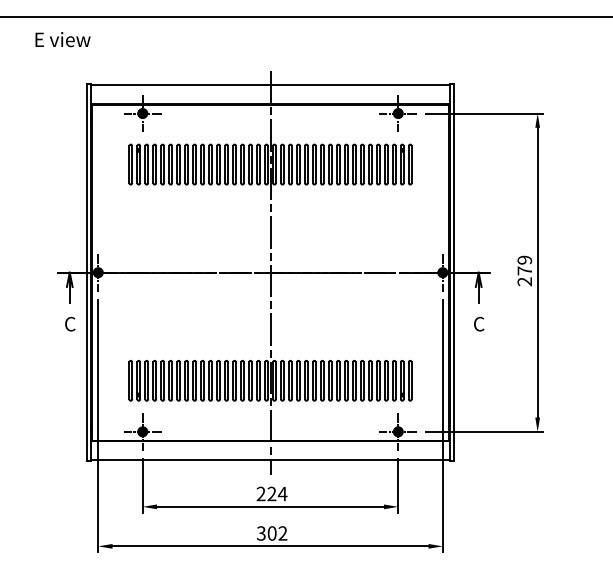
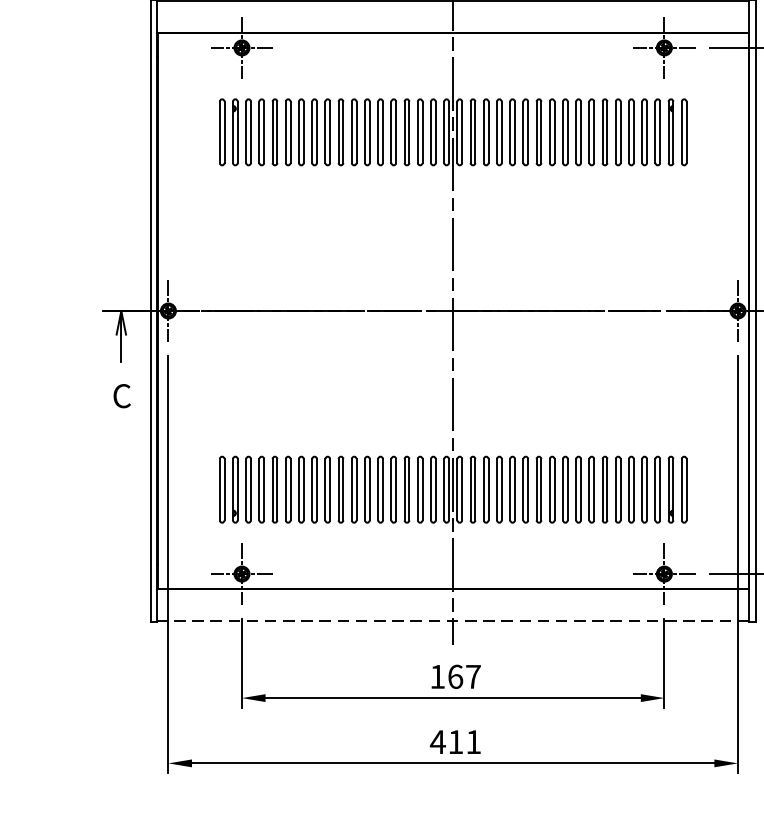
line: (270, 460) -> (453, 621), solid -> dashed
text: (271, 493) -> (454, 676), 224 -> 167
text: (271, 533) -> (454, 742), 302 -> 411

